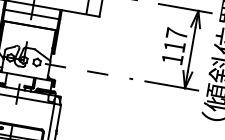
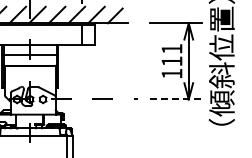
text: (176, 33) -> (171, 48), 117 -> 111
line: (171, 85) -> (175, 99), solid -> dashed

